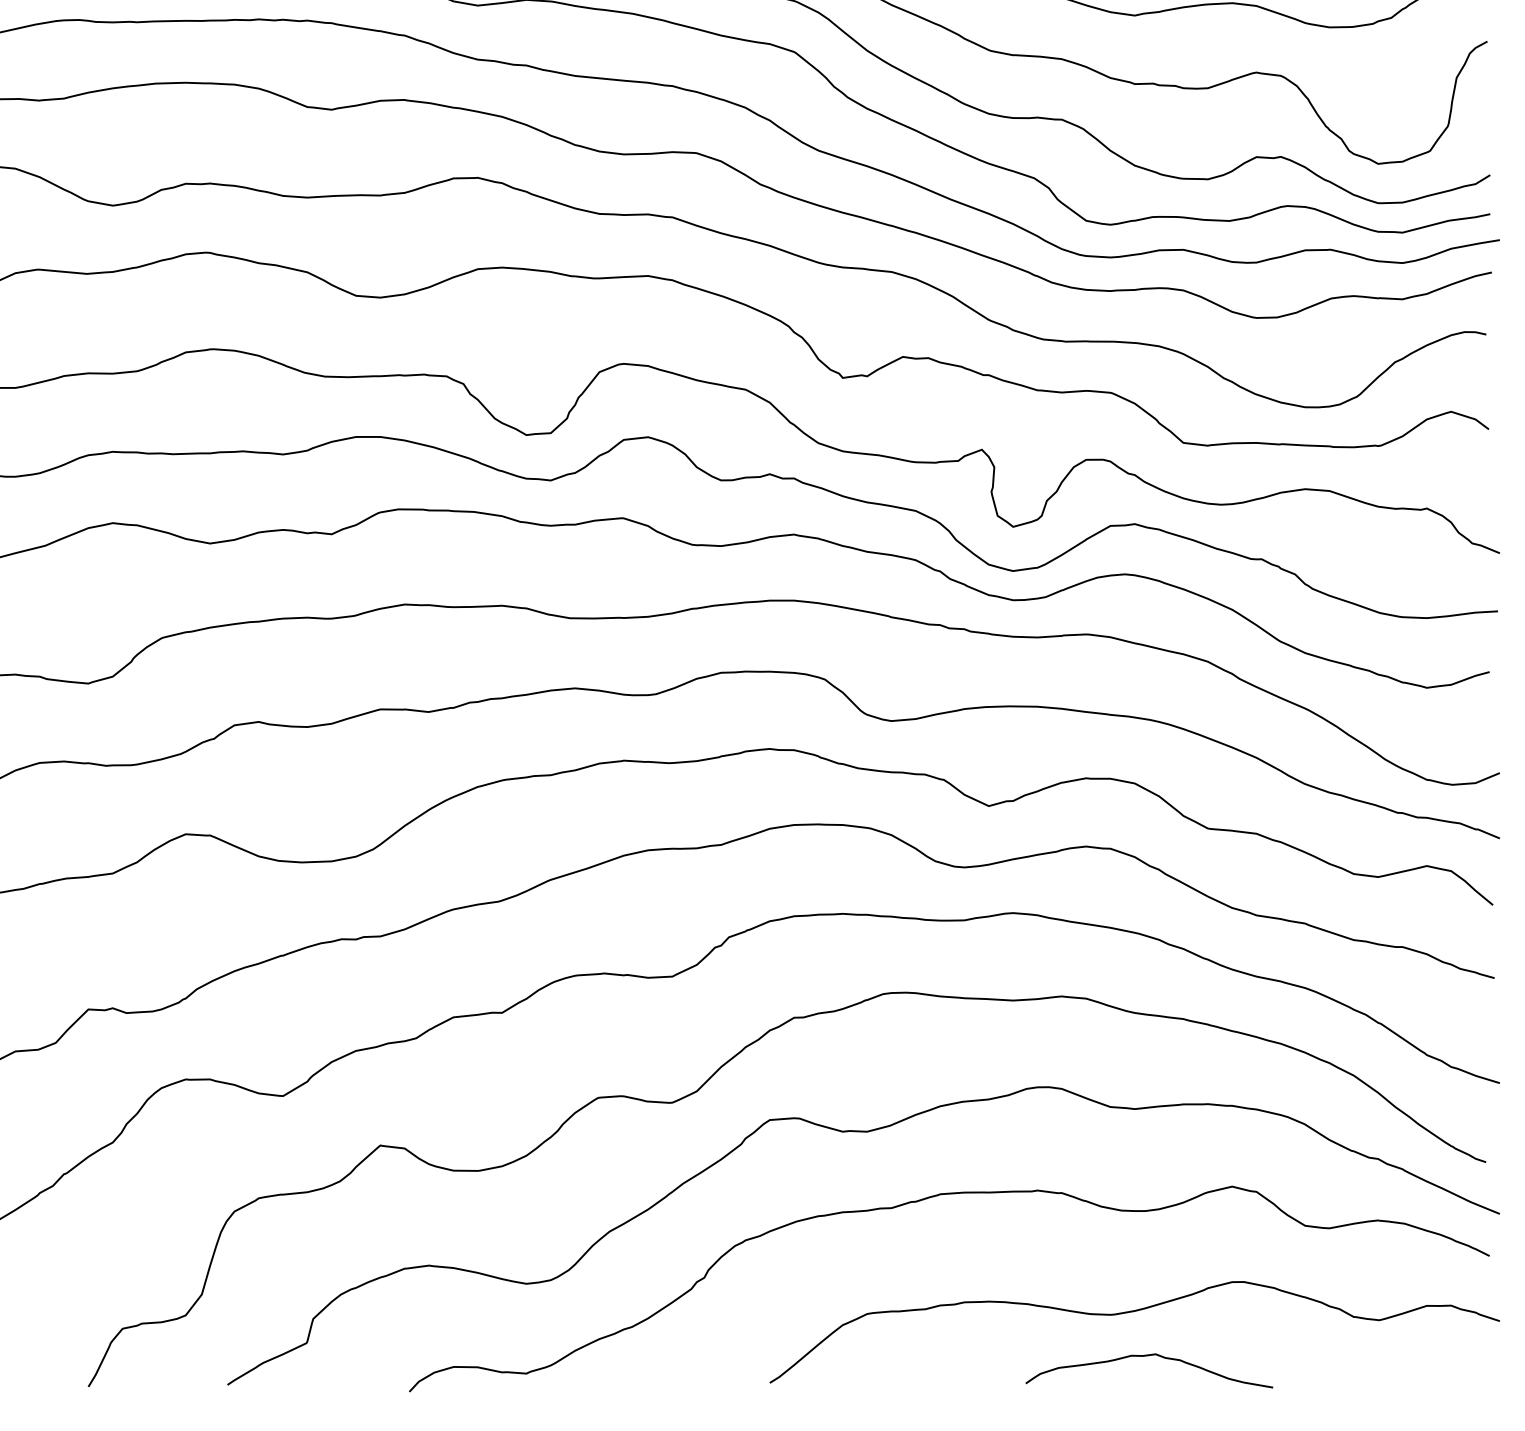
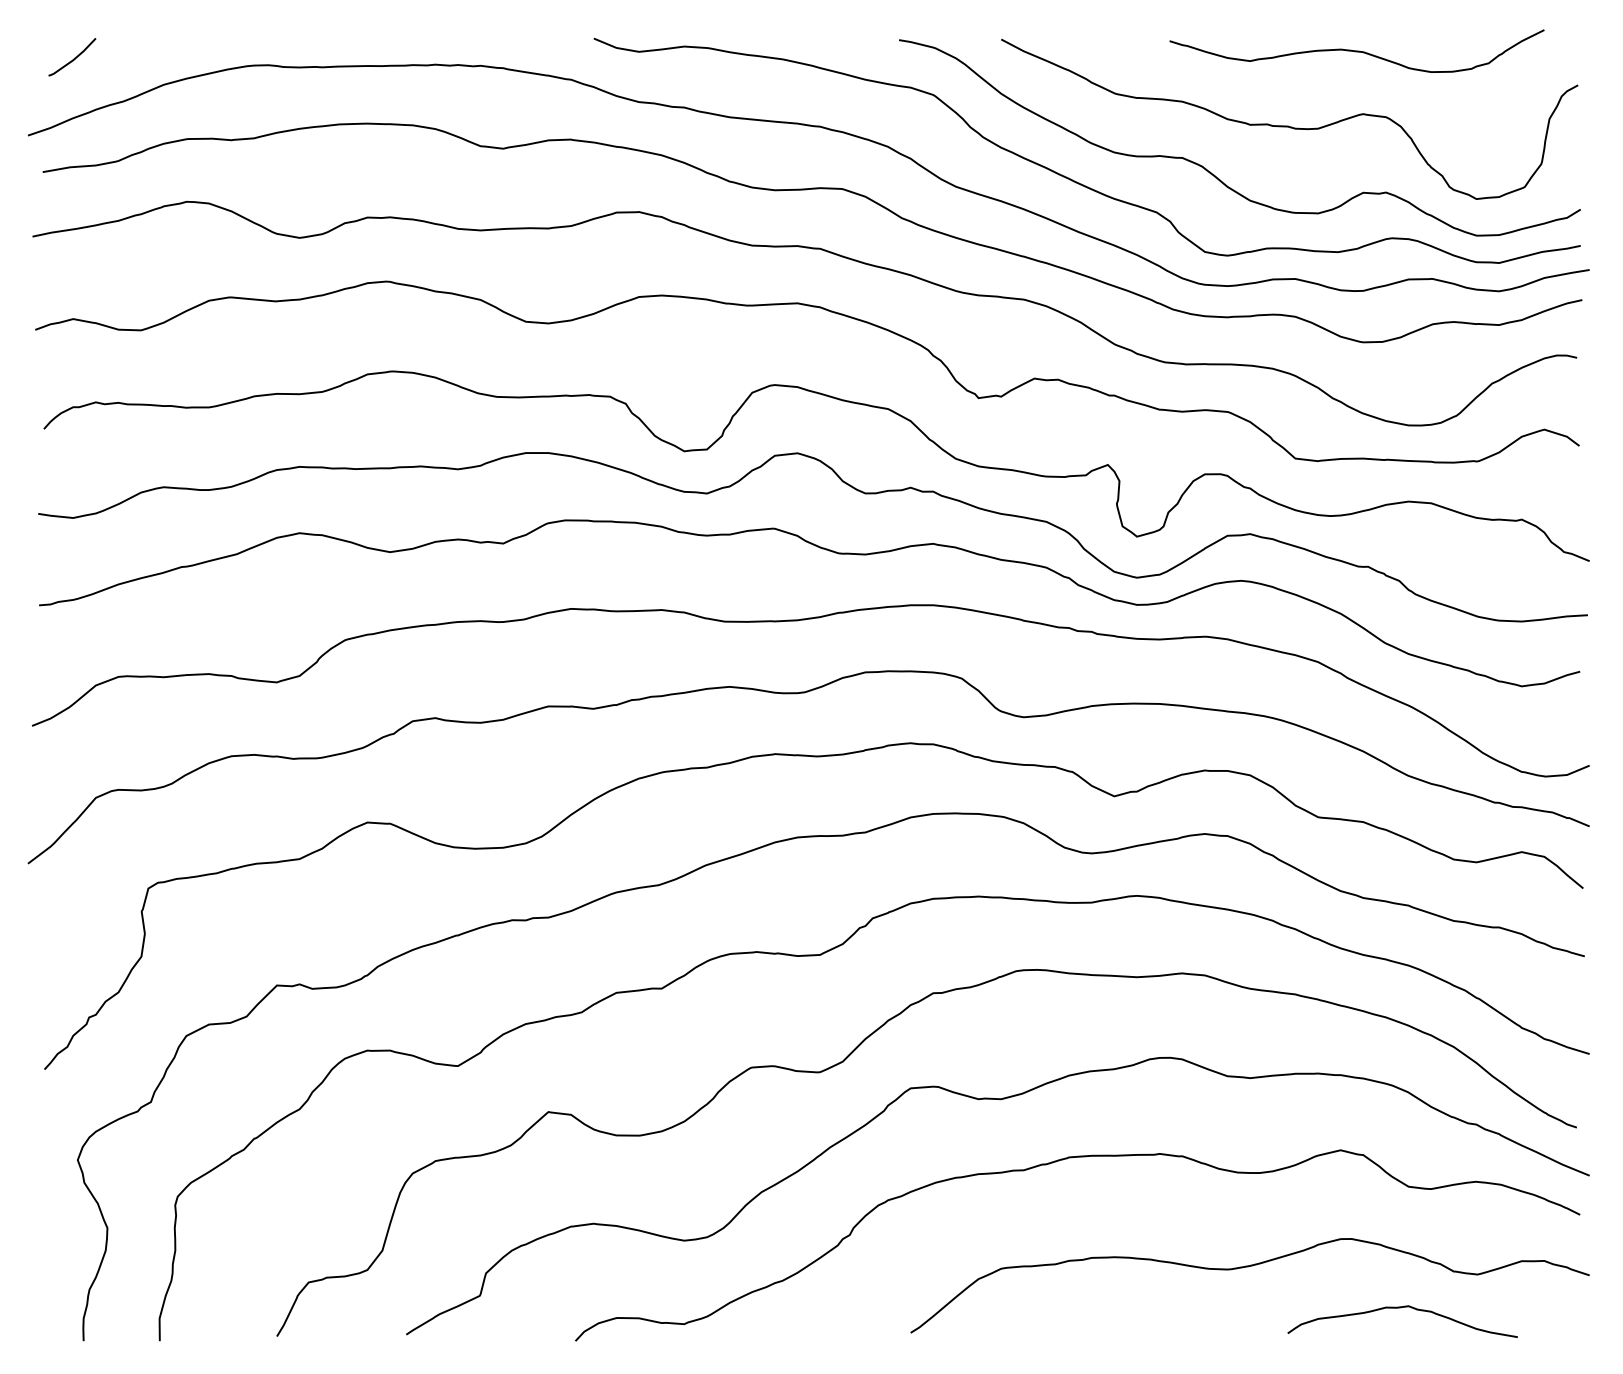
curve: (1148, 1356) -> (1401, 1308), moved

